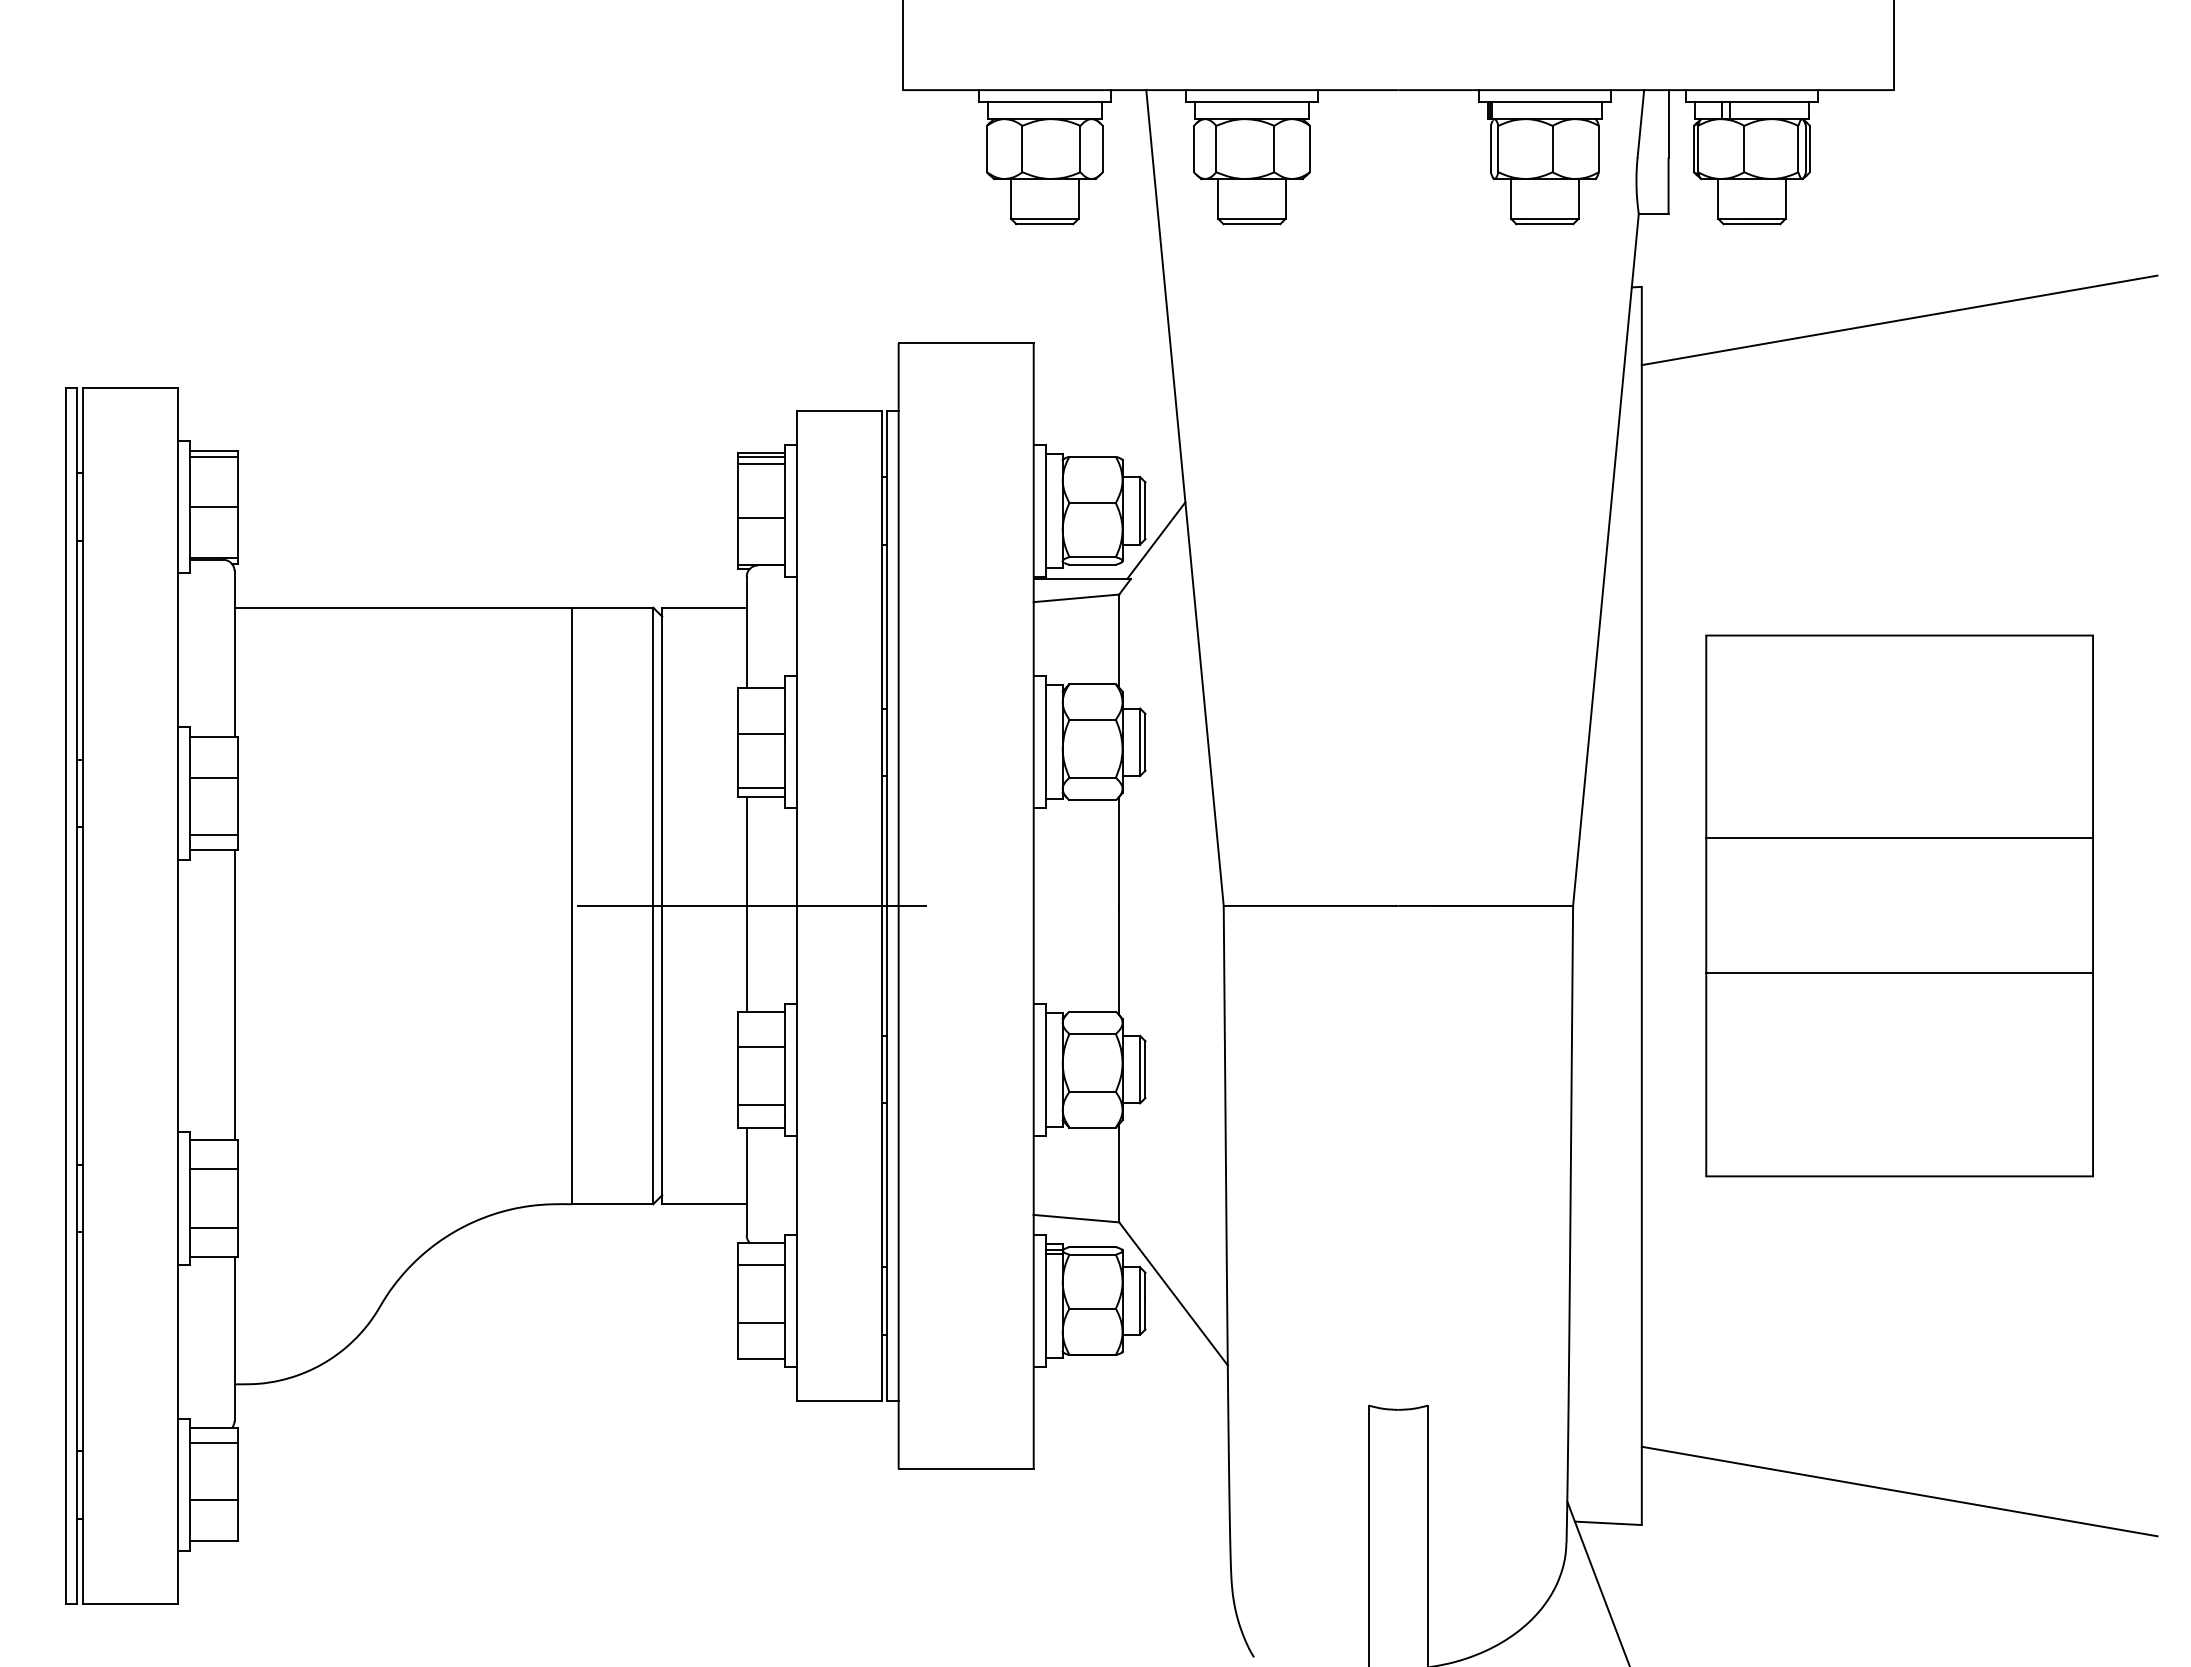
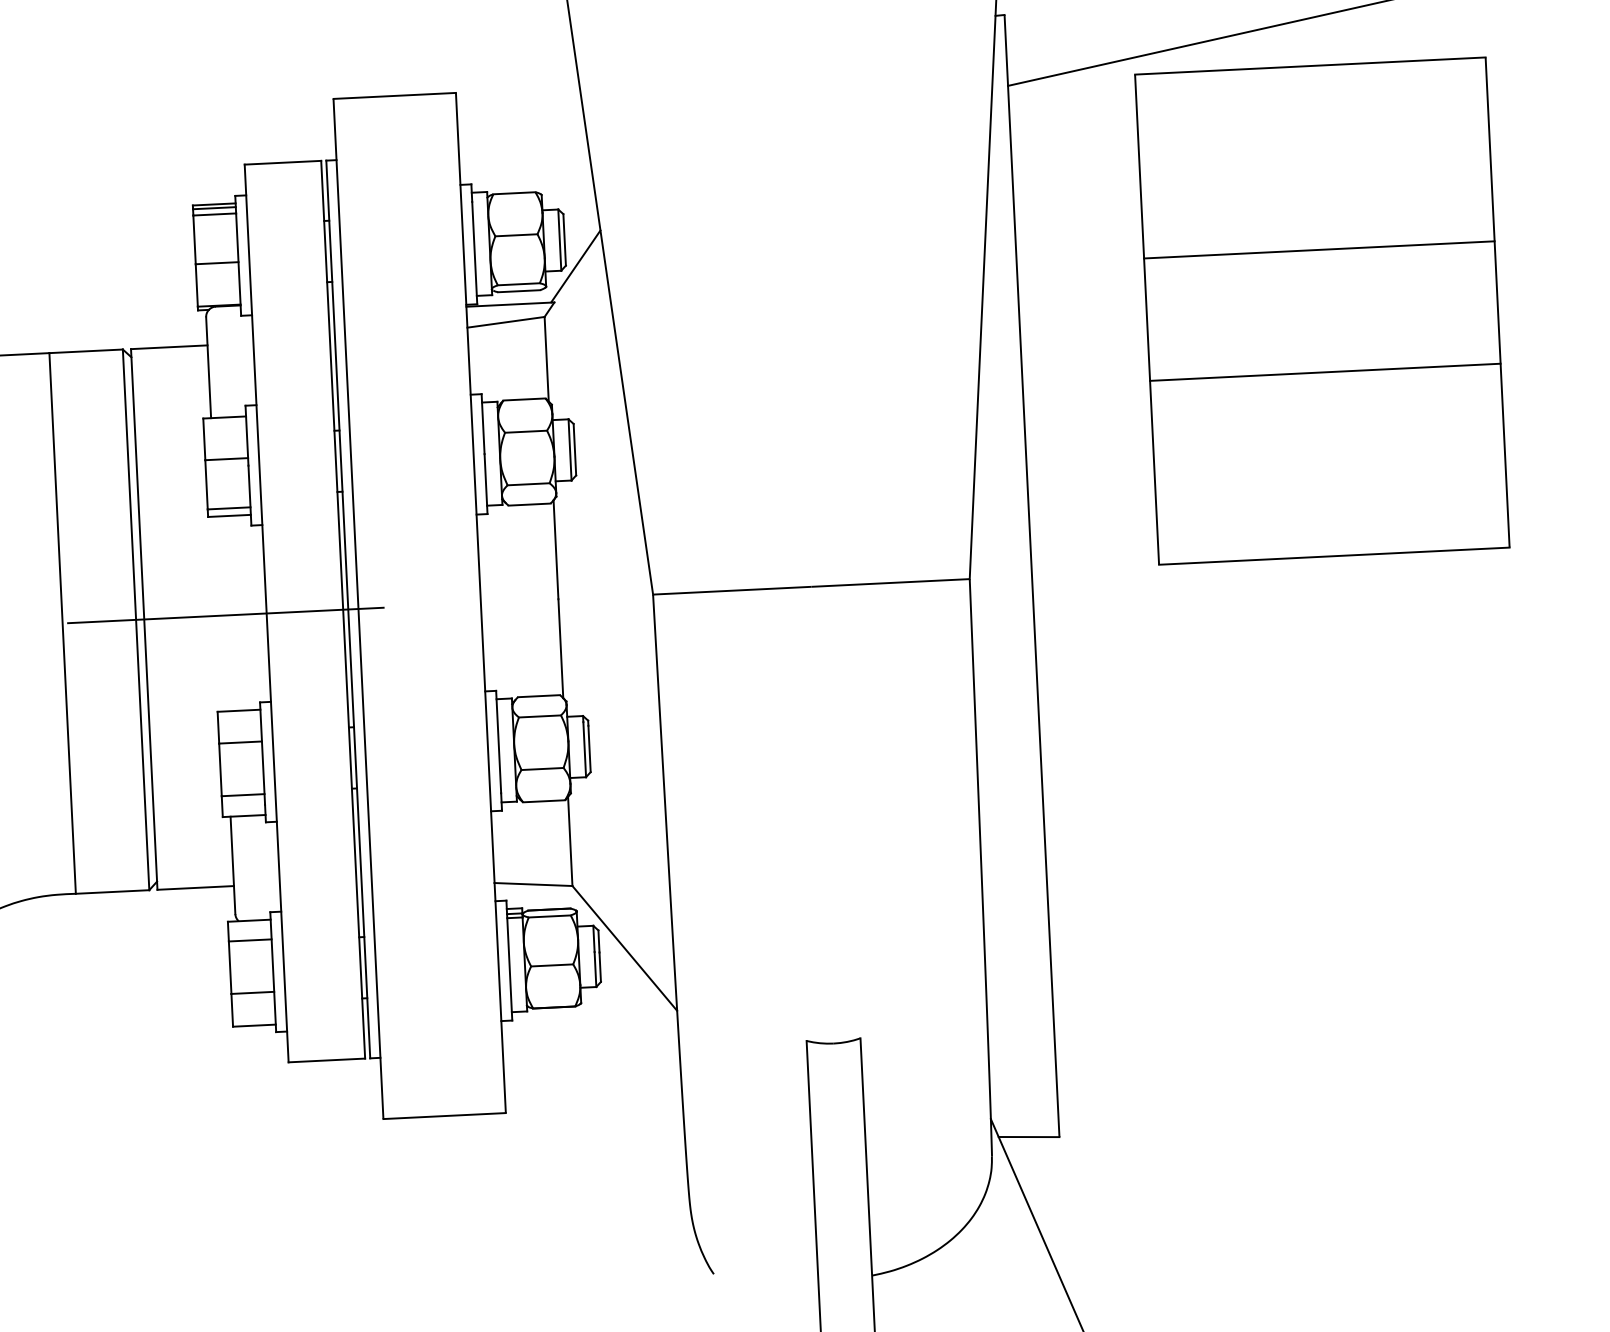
line: (746, 903) -> (220, 613), removed
part: (1899, 905) -> (1322, 310), moved
line: (1899, 1491) -> (1291, 1095), removed

